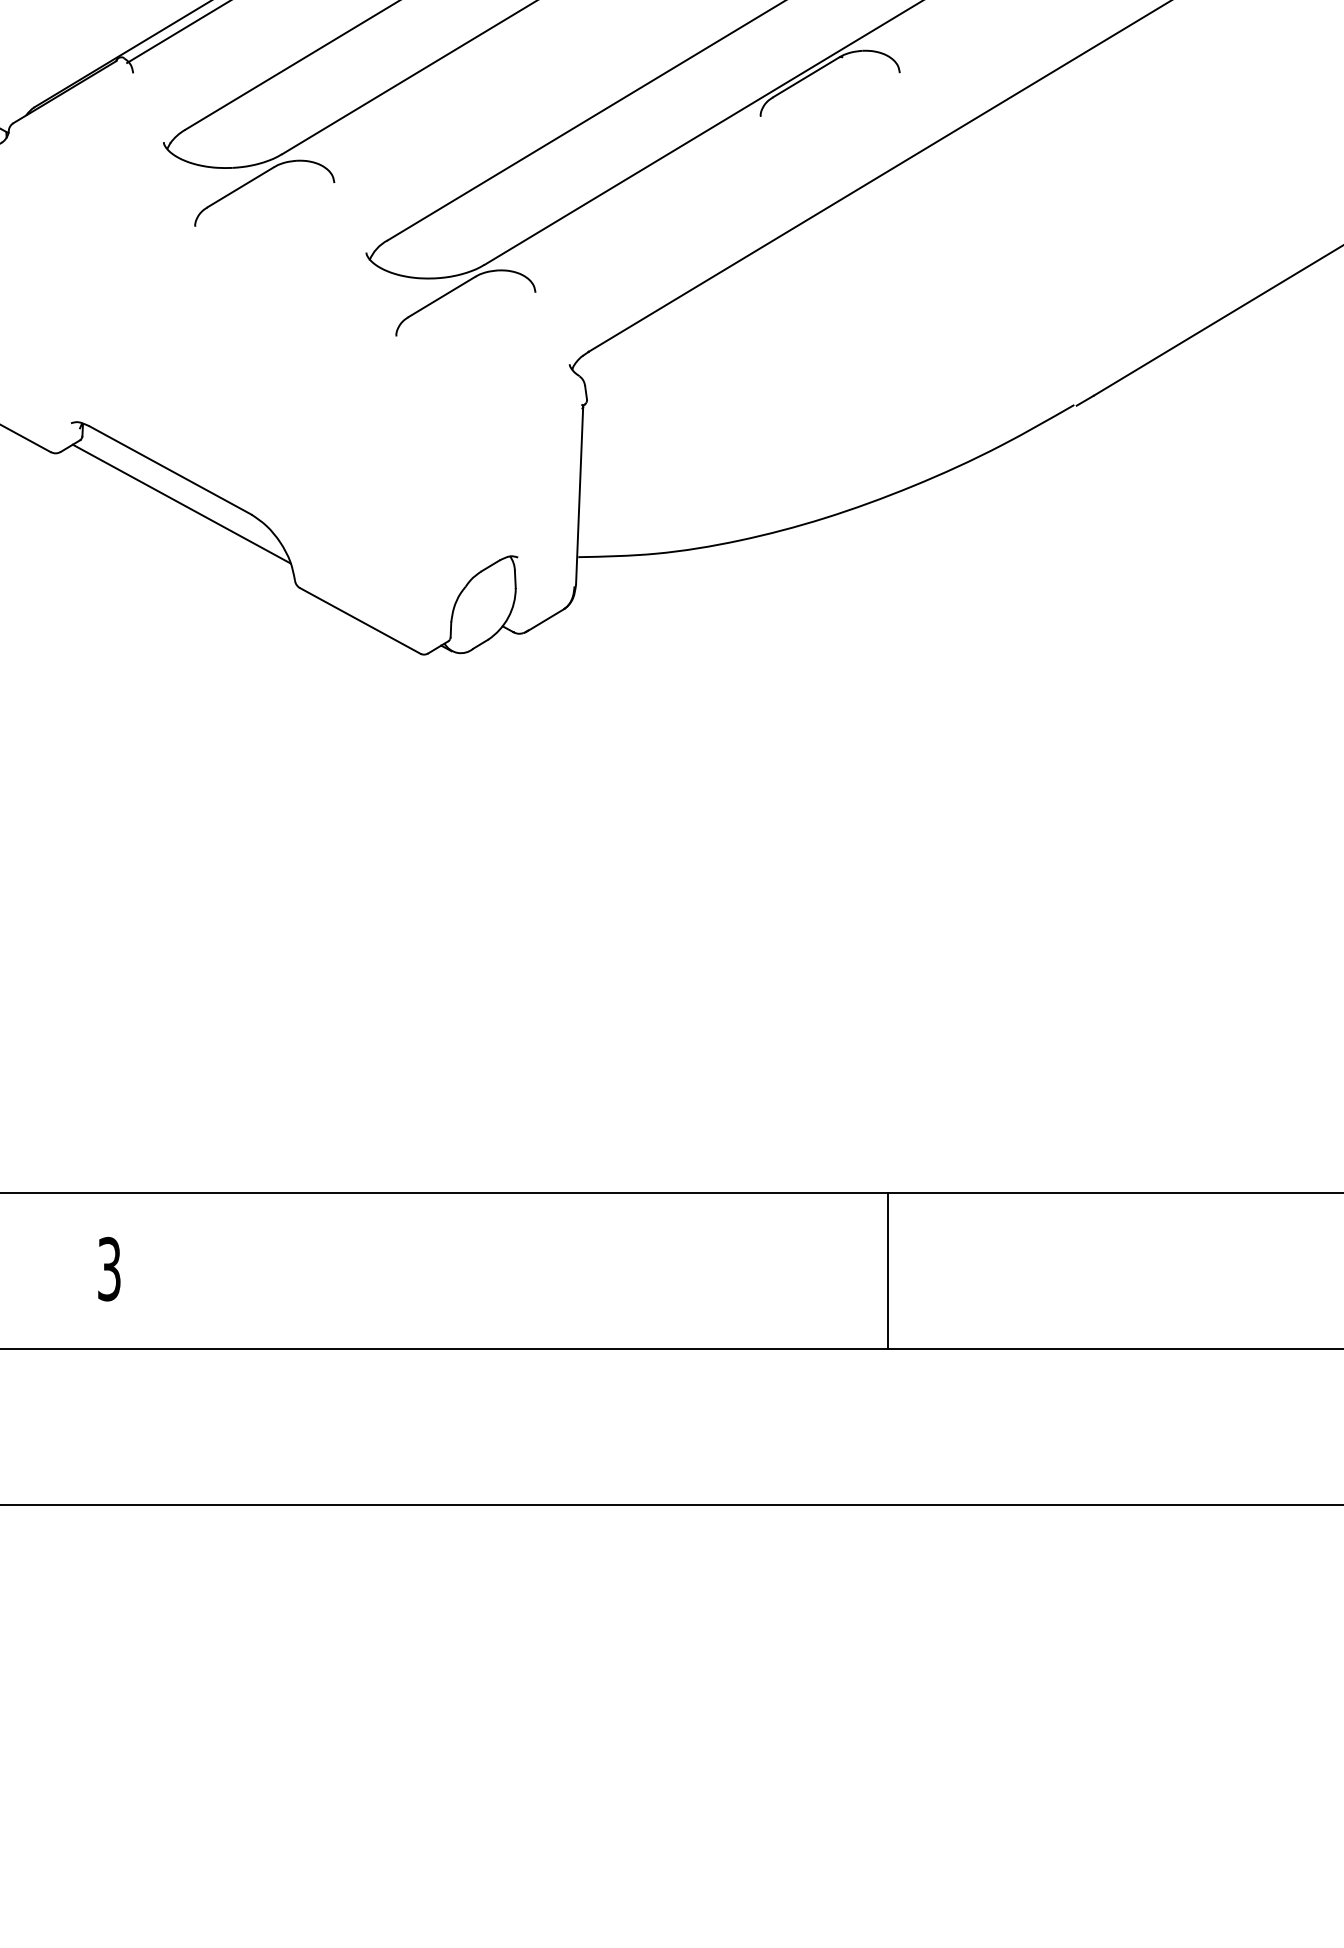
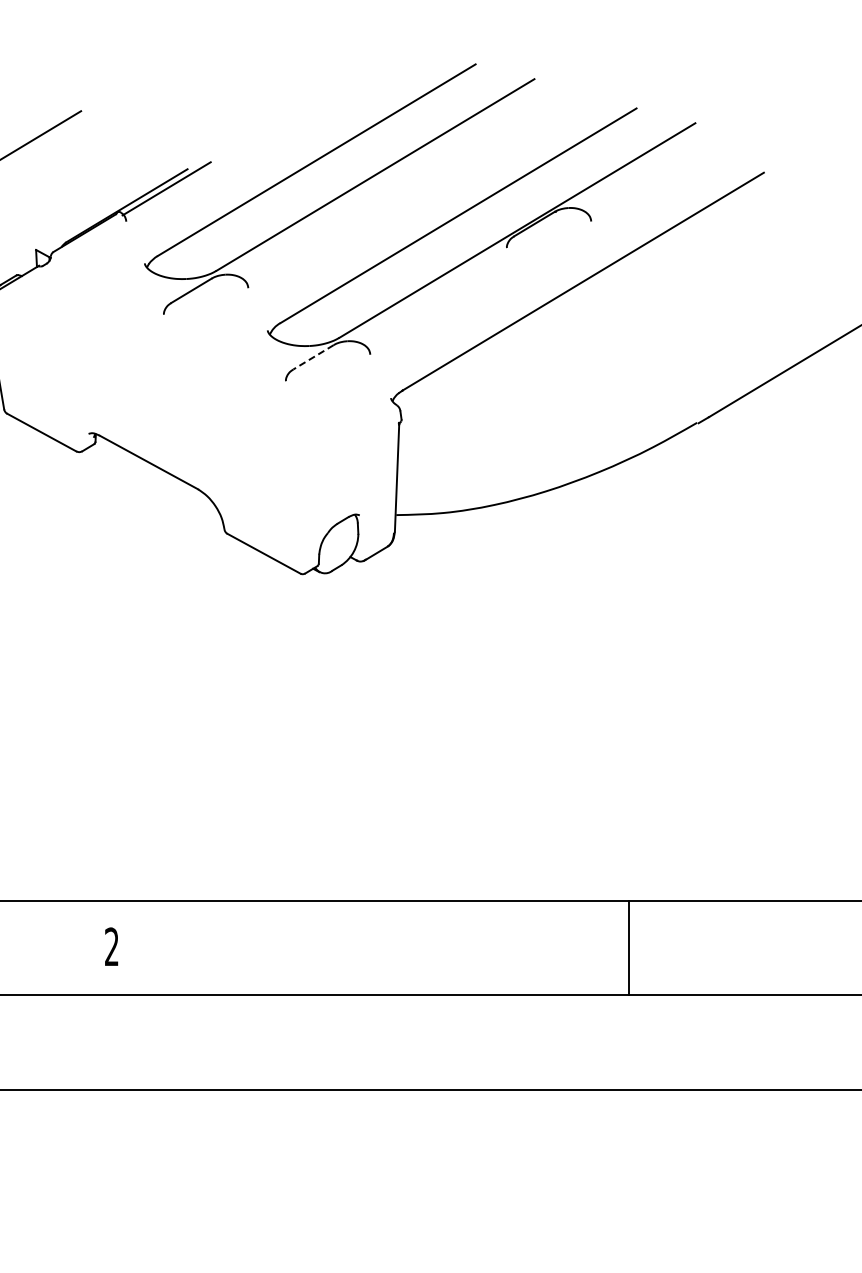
line: (441, 297) -> (313, 357), solid -> dashed
line: (181, 503) -> (155, 482), removed
text: (108, 1268) -> (111, 946), 3 -> 2
line: (888, 1270) -> (629, 947), moved

